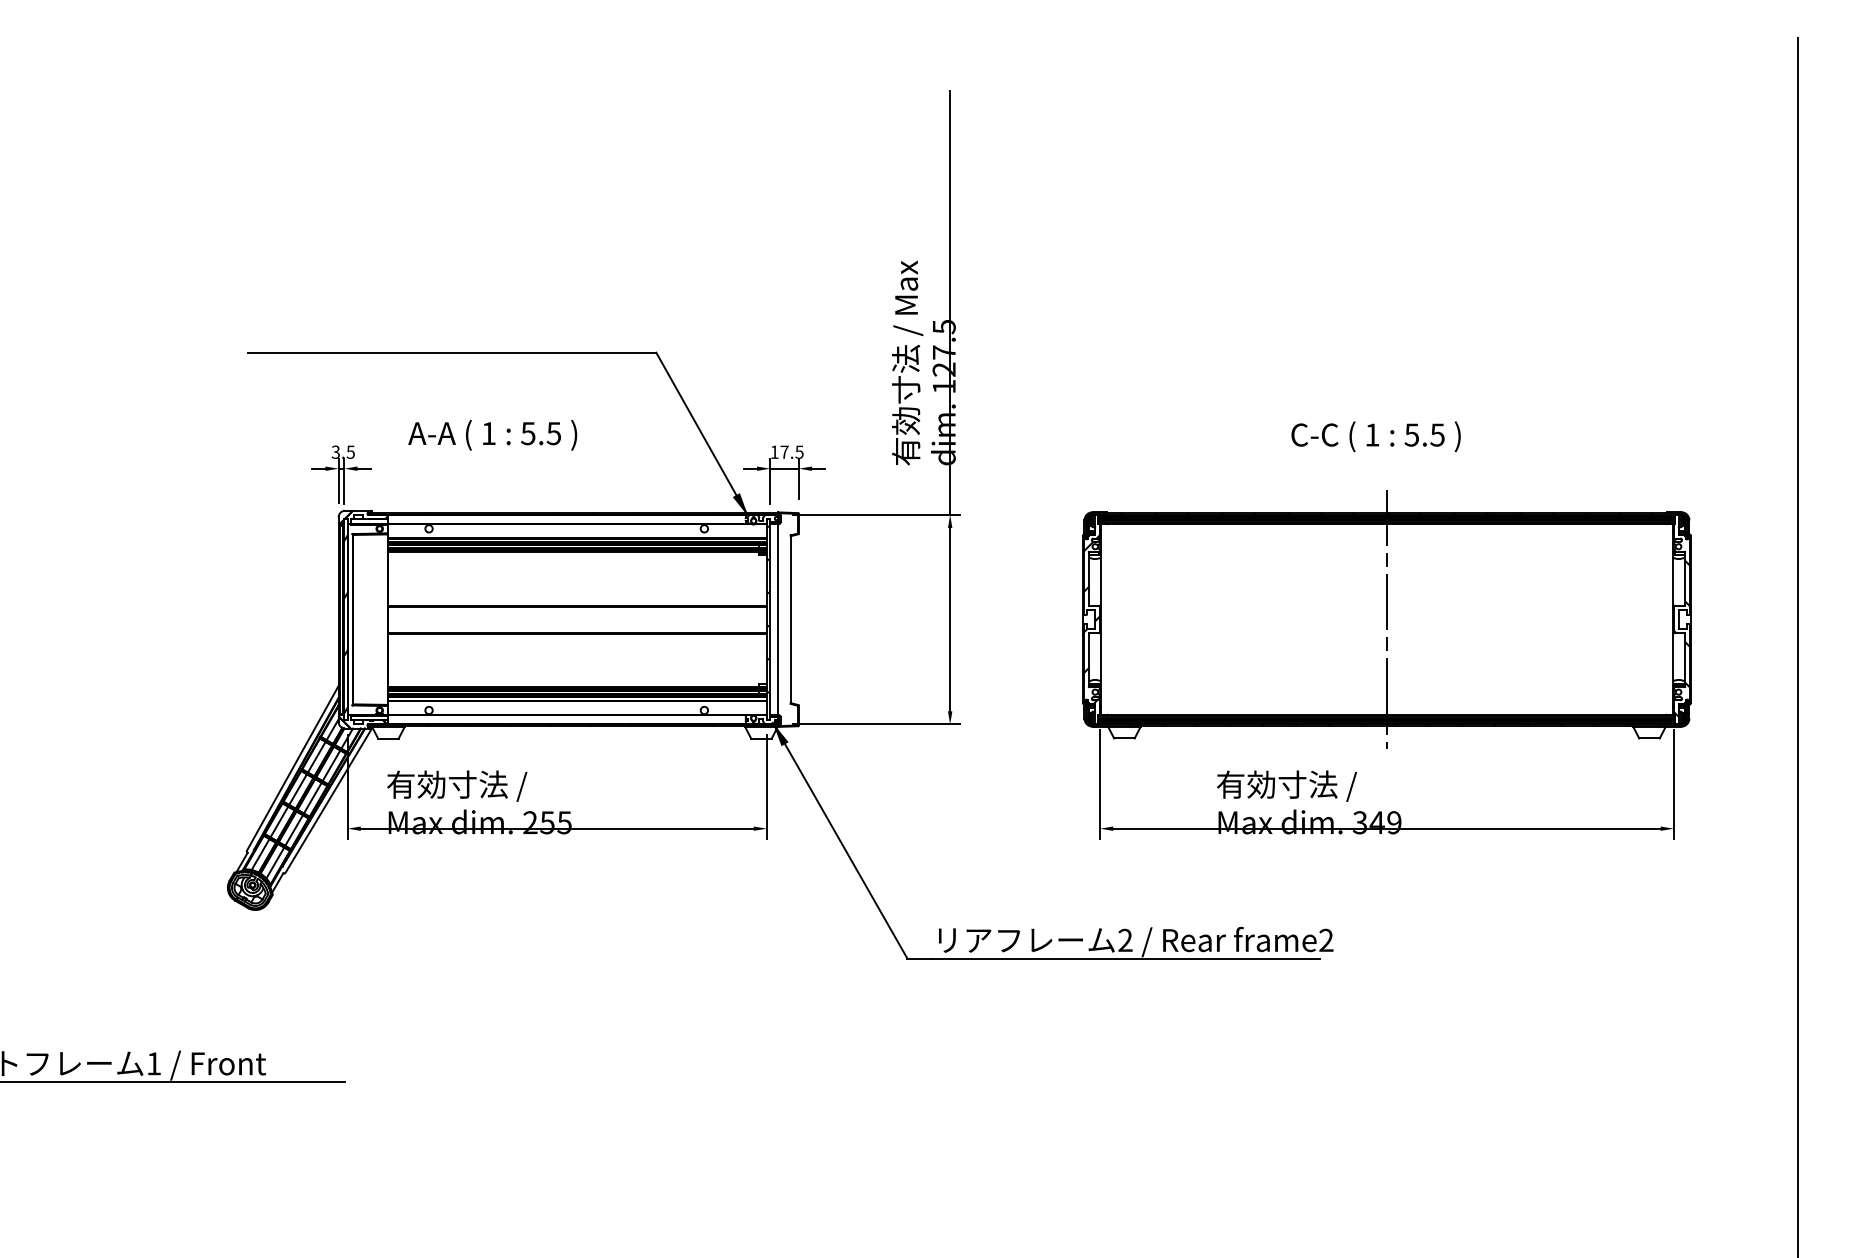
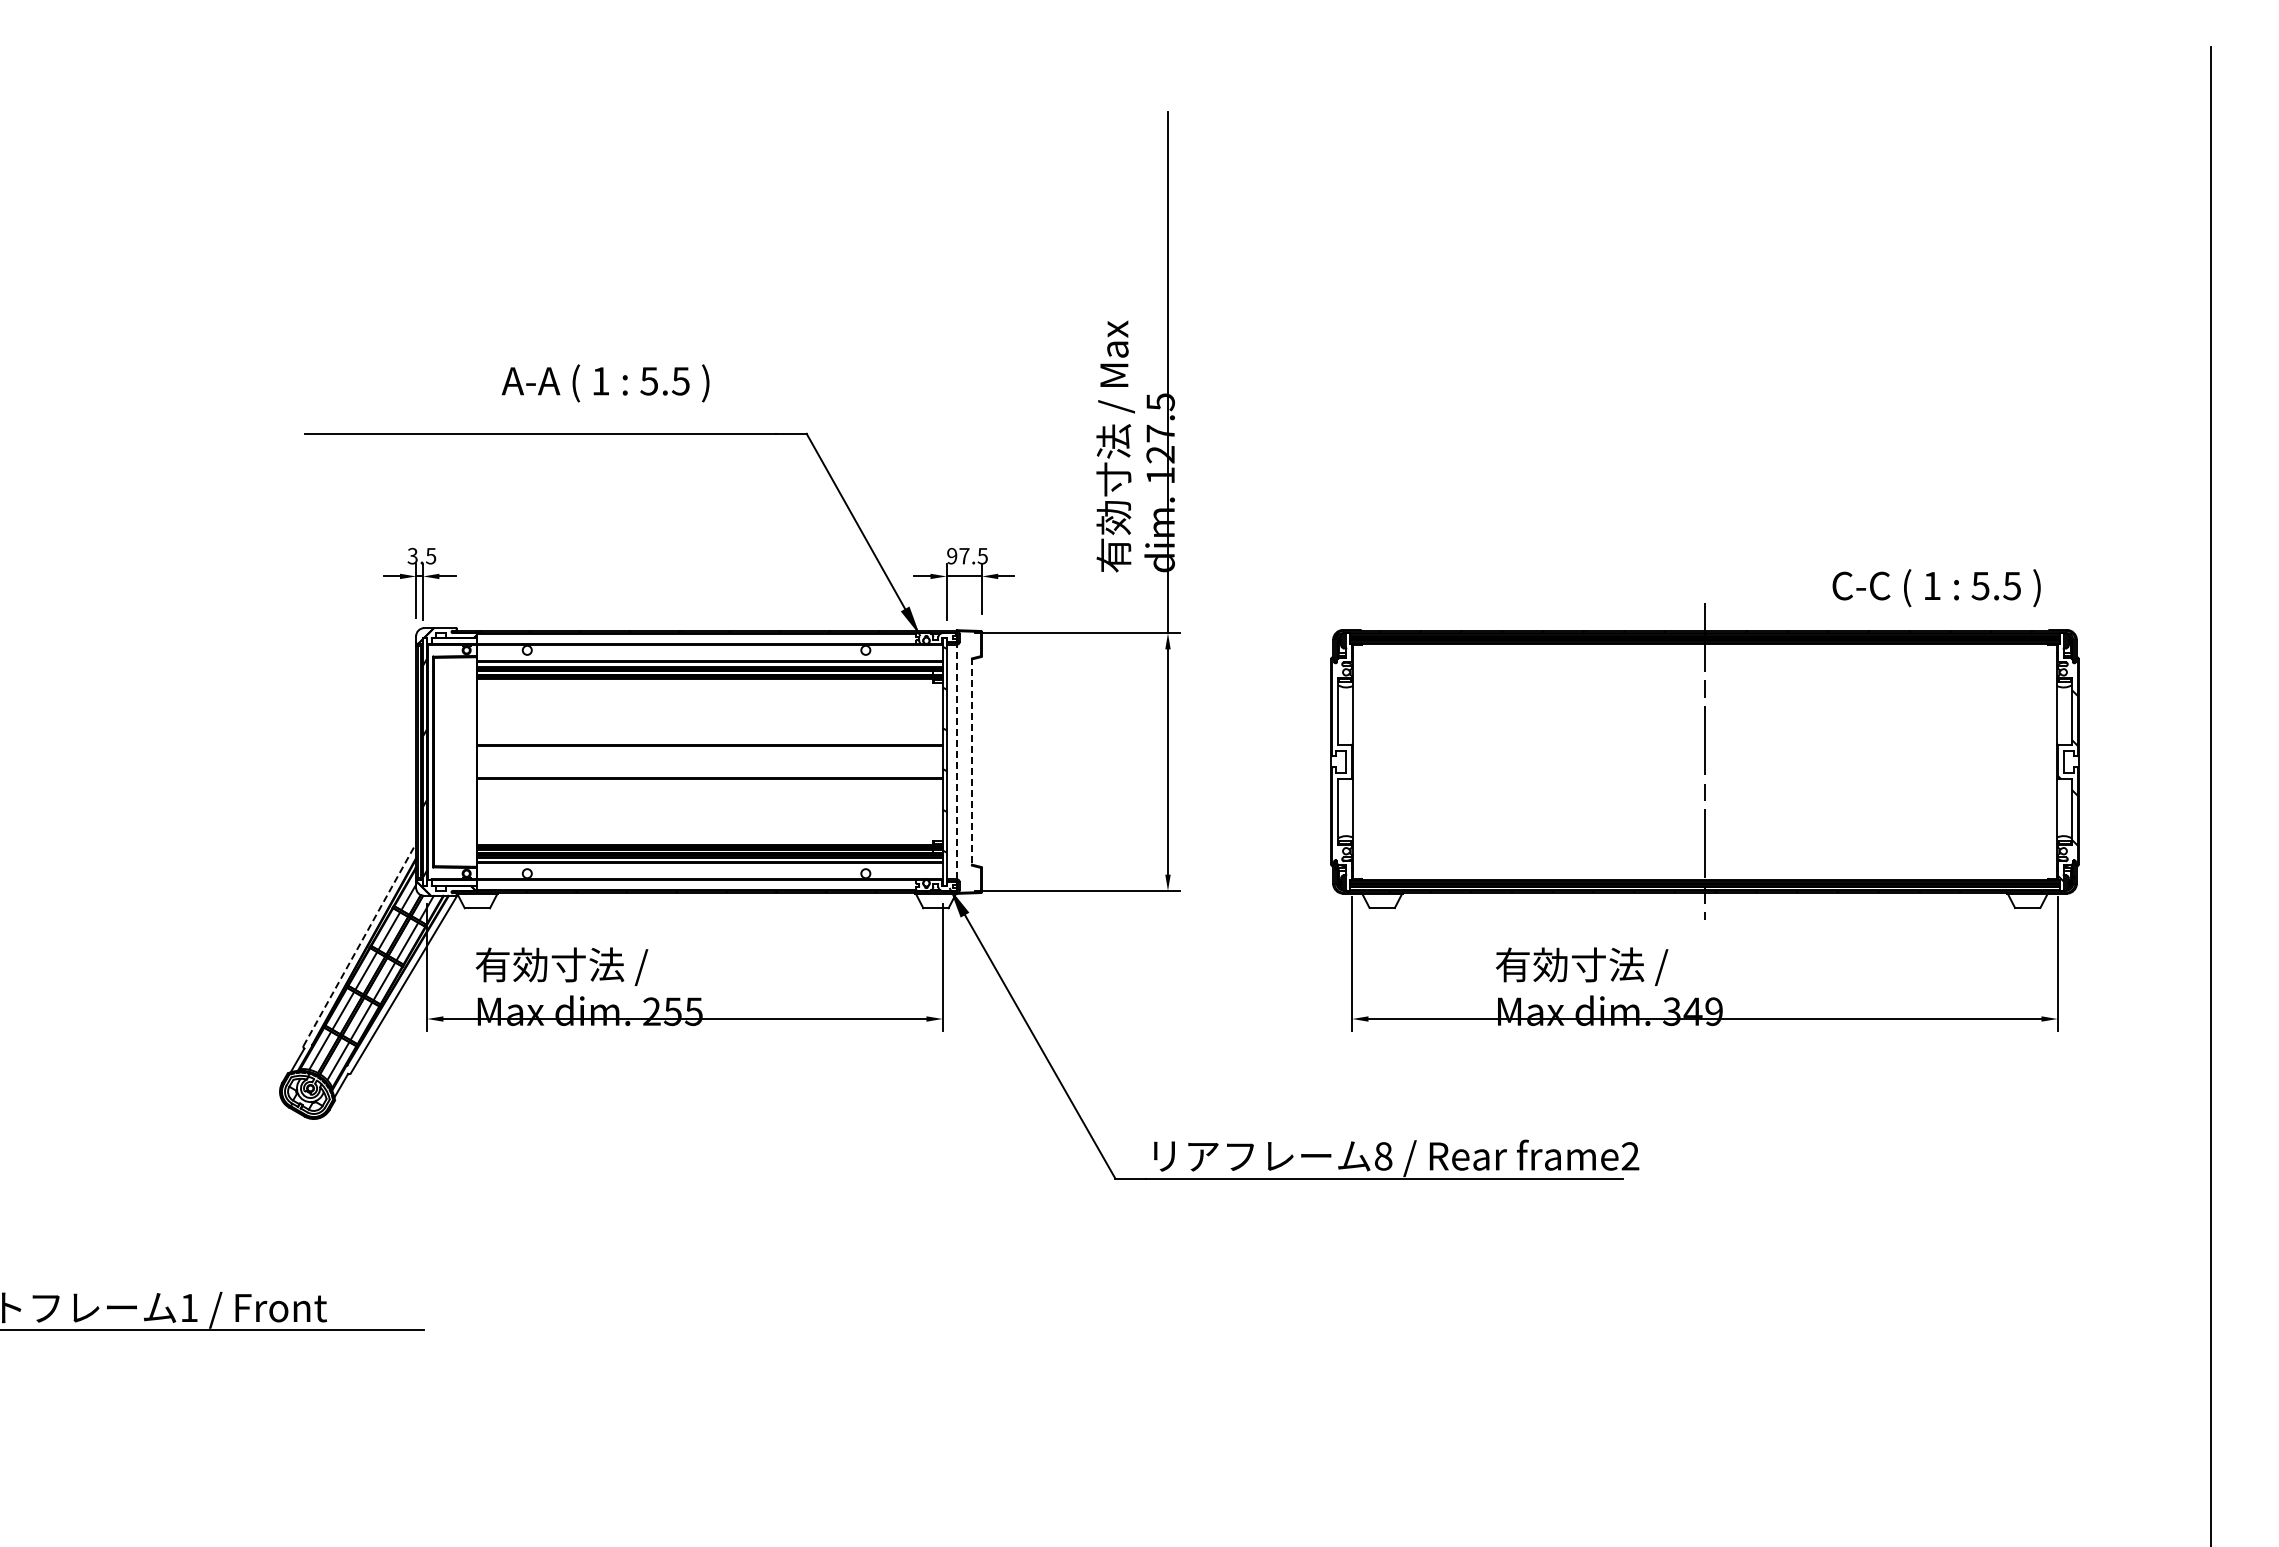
text: (492, 435) -> (605, 383), moved
text: (1375, 437) -> (1936, 588), moved
text: (774, 451) -> (952, 555), 17.5 -> 97.5
line: (778, 619) -> (956, 761), solid -> dashed
hatch: (1092, 619) -> (1342, 761), removed
line: (790, 620) -> (971, 762), solid -> dashed
line: (292, 768) -> (359, 944), solid -> dashed
text: (1125, 940) -> (1383, 1156), 2 -> 8

